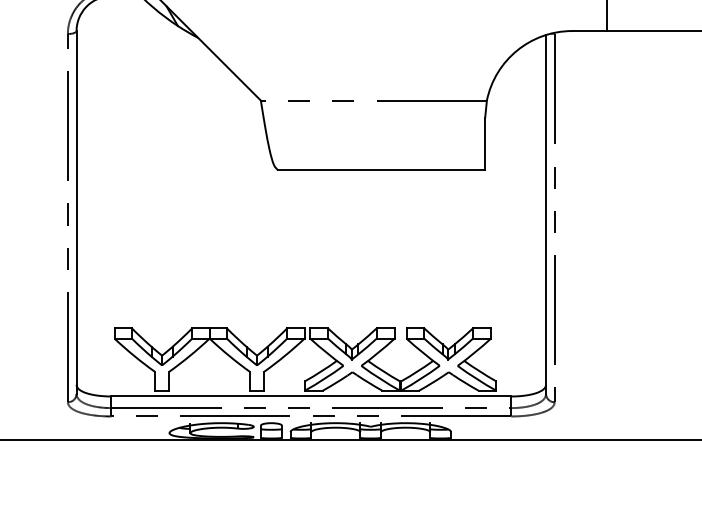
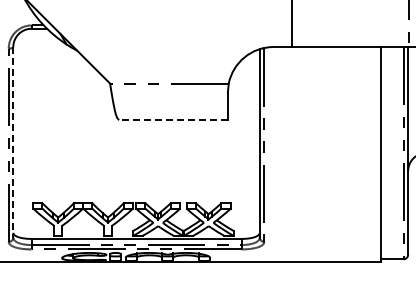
line: (381, 170) -> (173, 120), solid -> dashed
line: (76, 212) -> (13, 142), solid -> dashed

